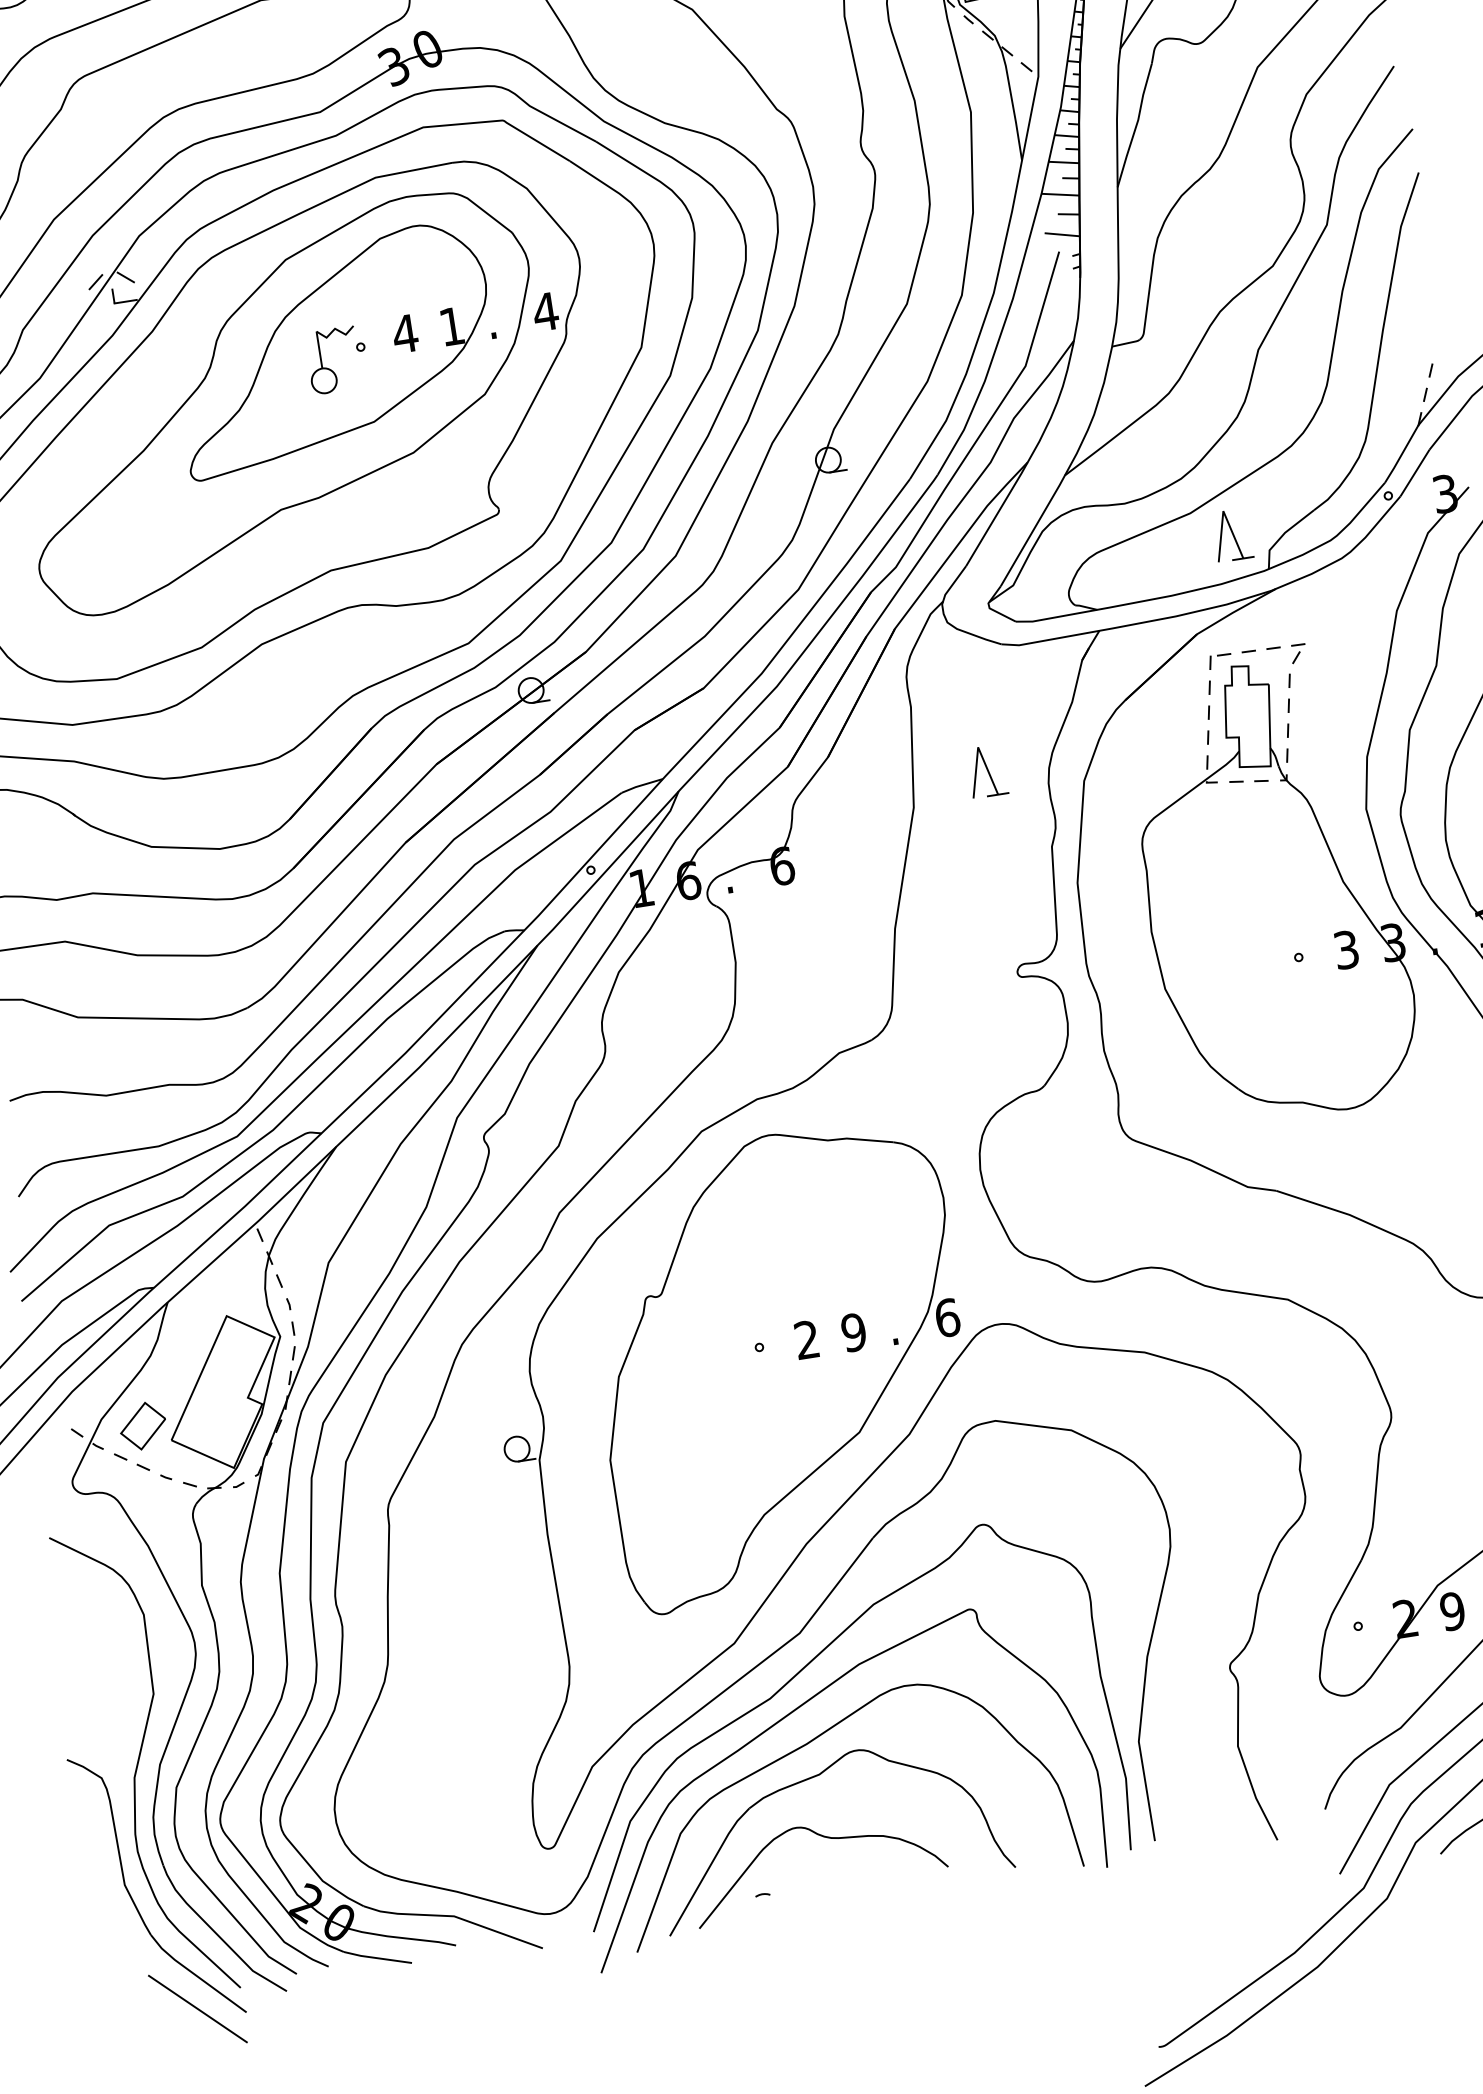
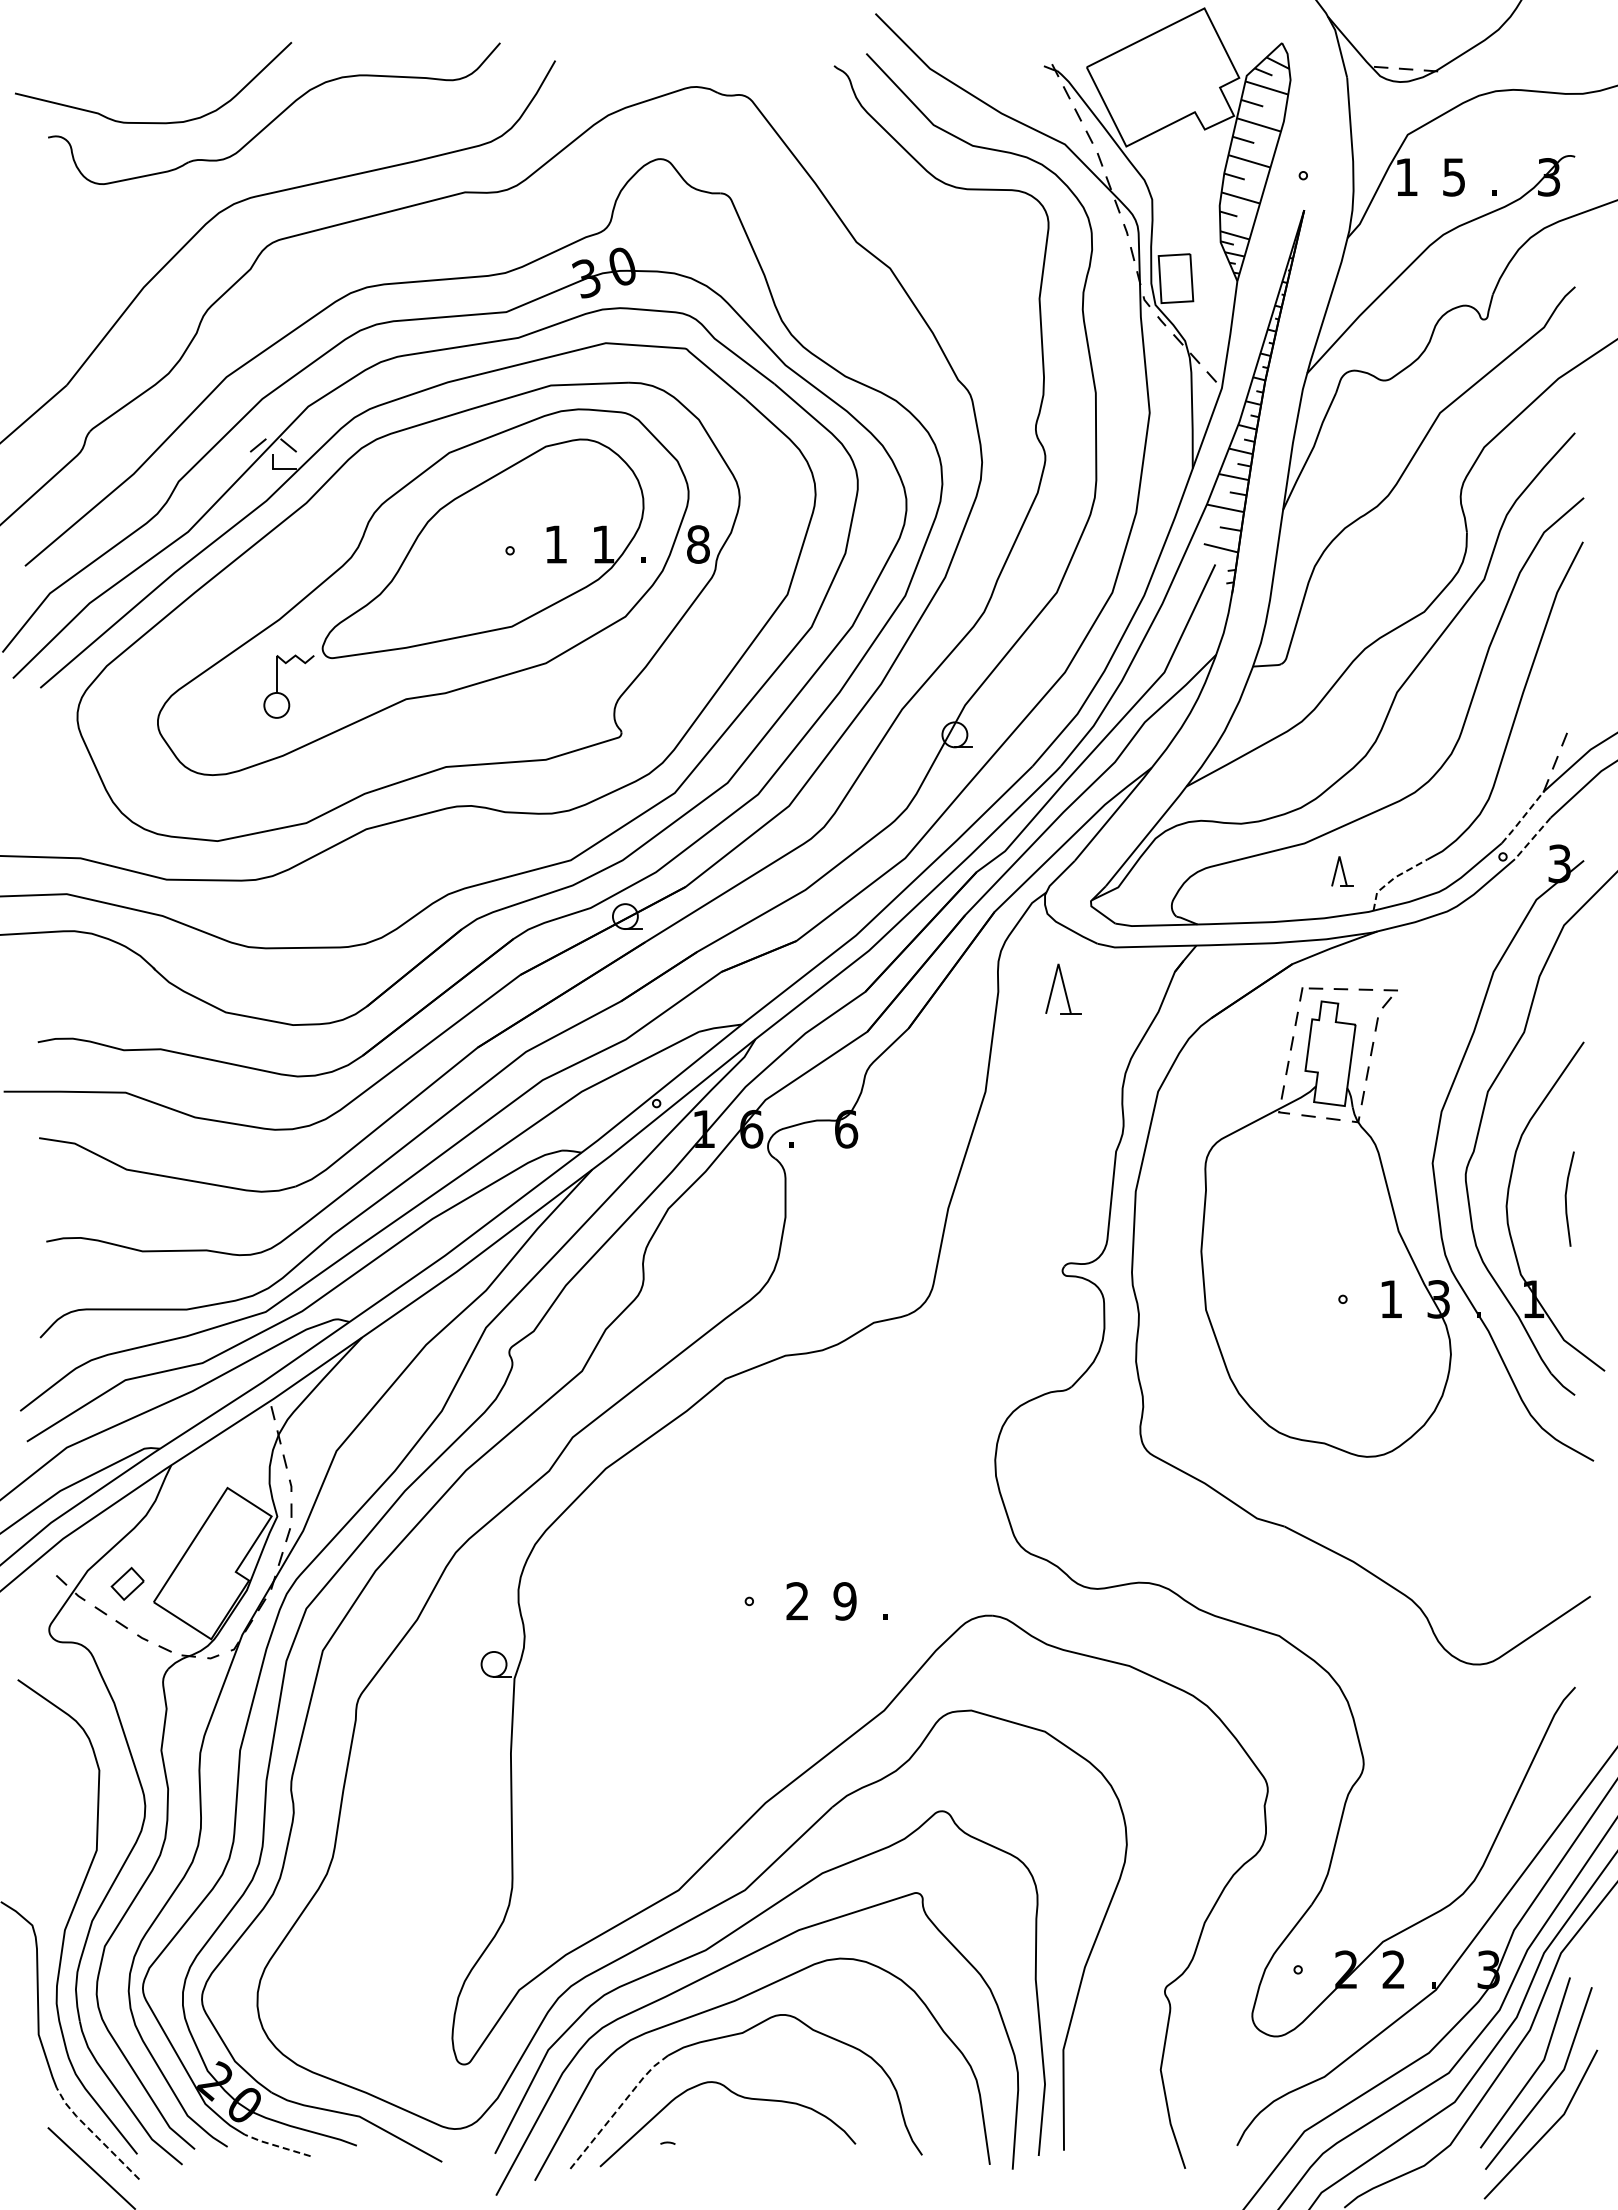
text: (545, 311) -> (698, 544), 4 -> 8
text: (404, 333) -> (555, 544), 4 -> 1
part: (329, 368) -> (283, 693), moved
line: (1401, 453) -> (1522, 817), solid -> dashed
line: (1414, 473) -> (1532, 838), solid -> dashed
part: (1232, 535) -> (1342, 871), size x0.6
line: (1282, 535) -> (1392, 879), solid -> dashed
part: (986, 770) -> (1063, 988), moved
text: (1346, 950) -> (1391, 1299), 3 -> 1
part: (782, 1364) -> (769, 1621), removed
part: (142, 1425) -> (127, 1583), size x0.7
text: (1452, 1611) -> (1393, 1969), 9 -> 2
line: (707, 1869) -> (617, 2109), solid -> dashed
line: (376, 1957) -> (276, 2145), solid -> dashed
line: (195, 1974) -> (94, 2134), solid -> dashed

